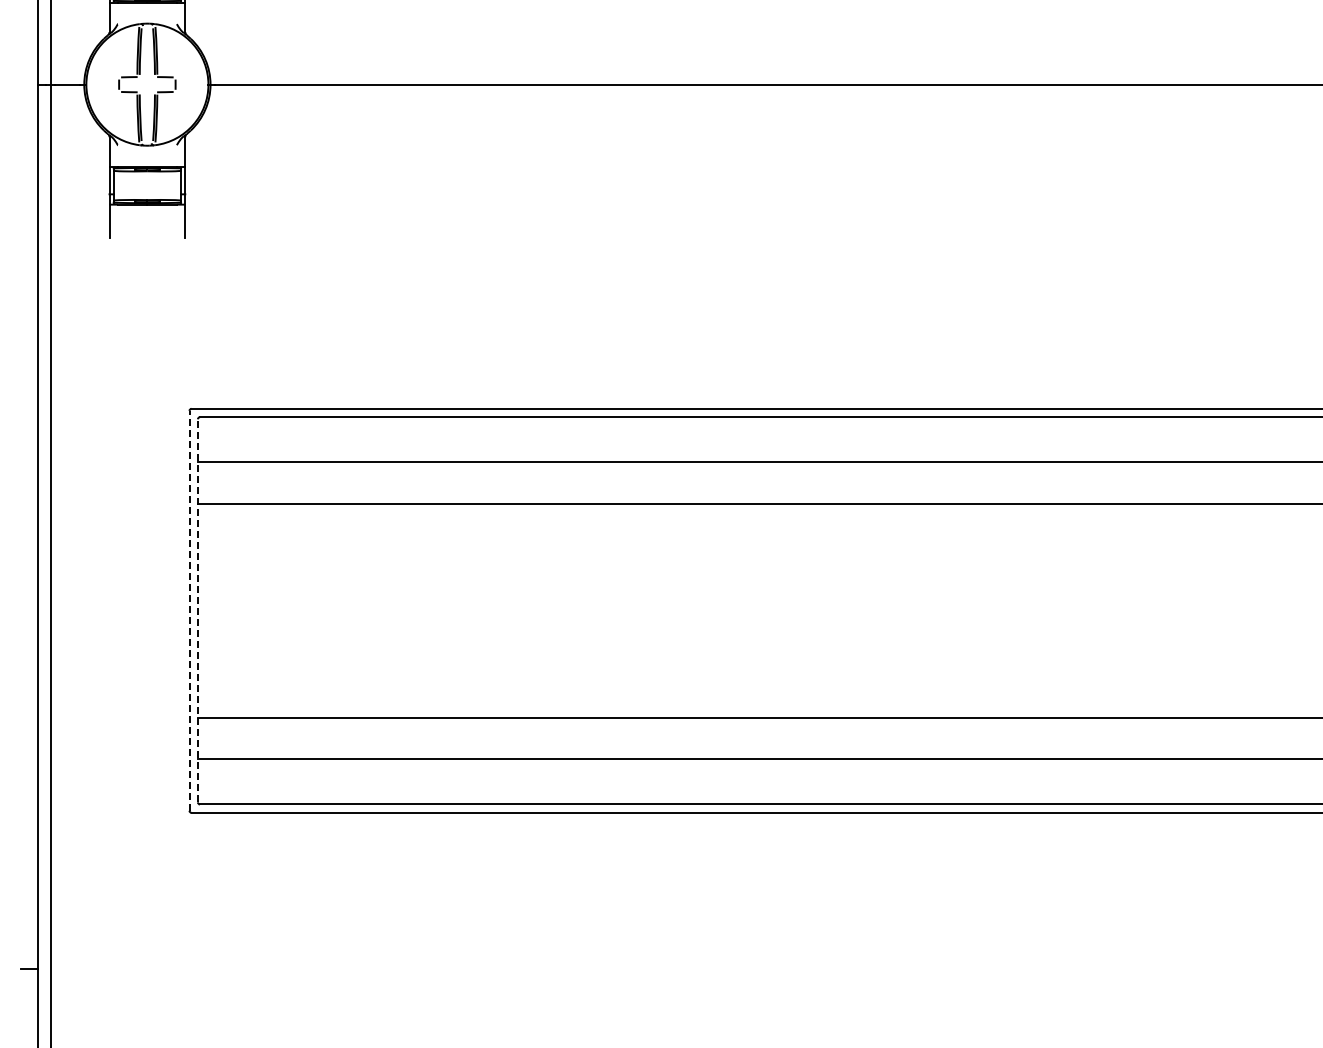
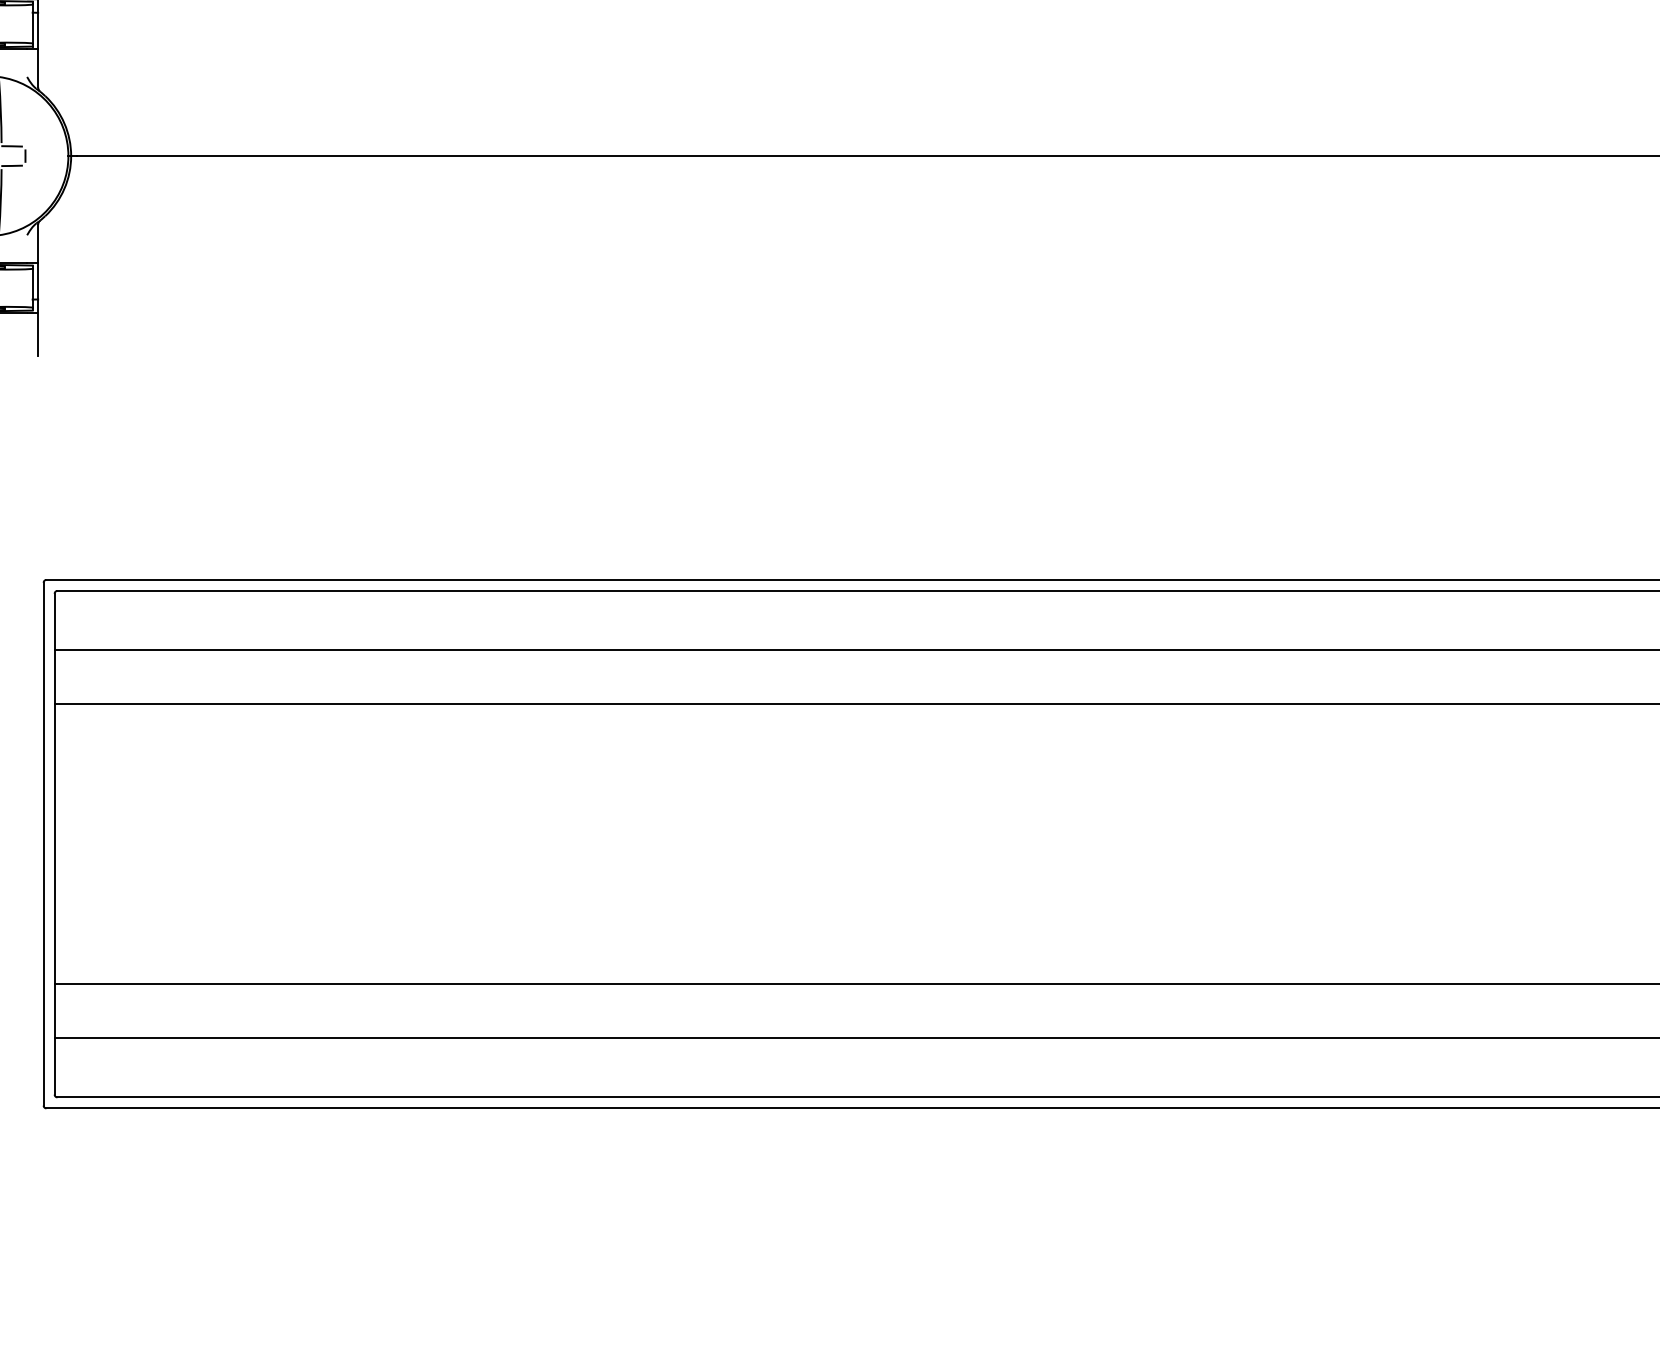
line: (189, 610) -> (43, 843), dashed -> solid
line: (197, 610) -> (54, 843), dashed -> solid

